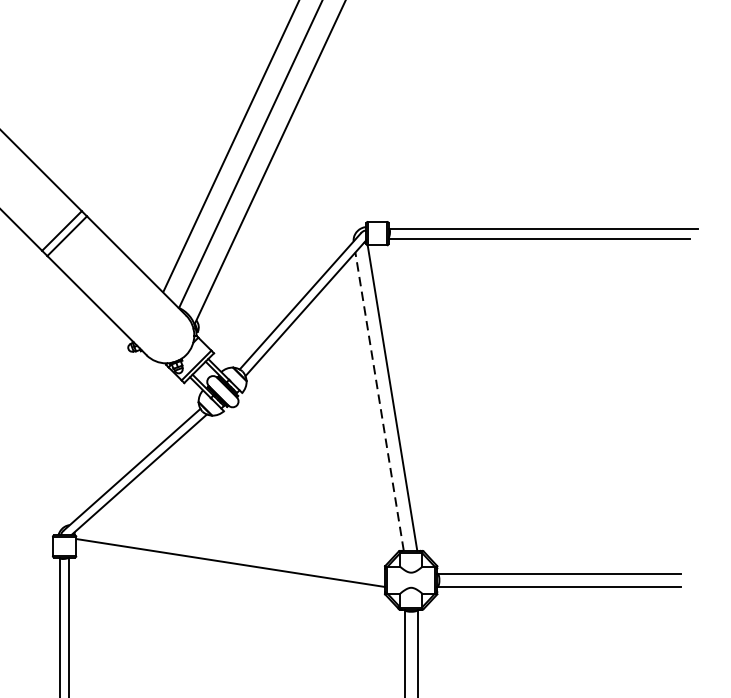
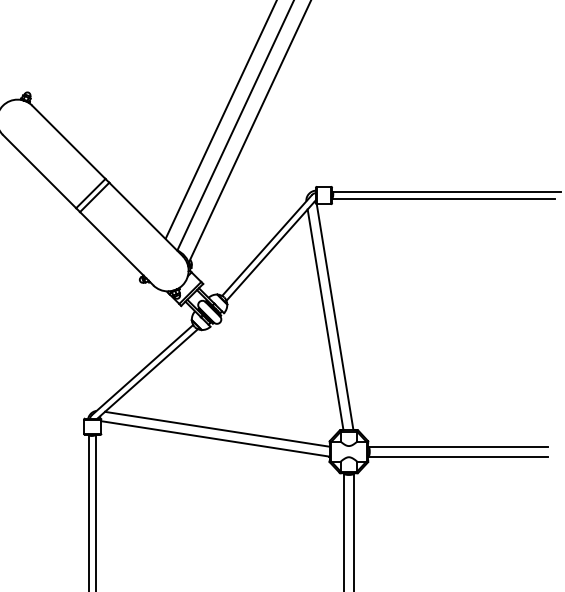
line: (379, 401) -> (325, 319), dashed -> solid
line: (233, 548) -> (217, 428), added

